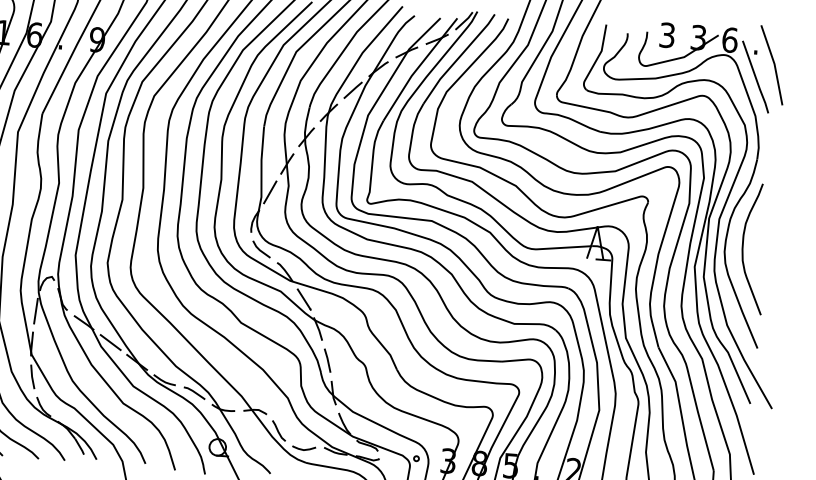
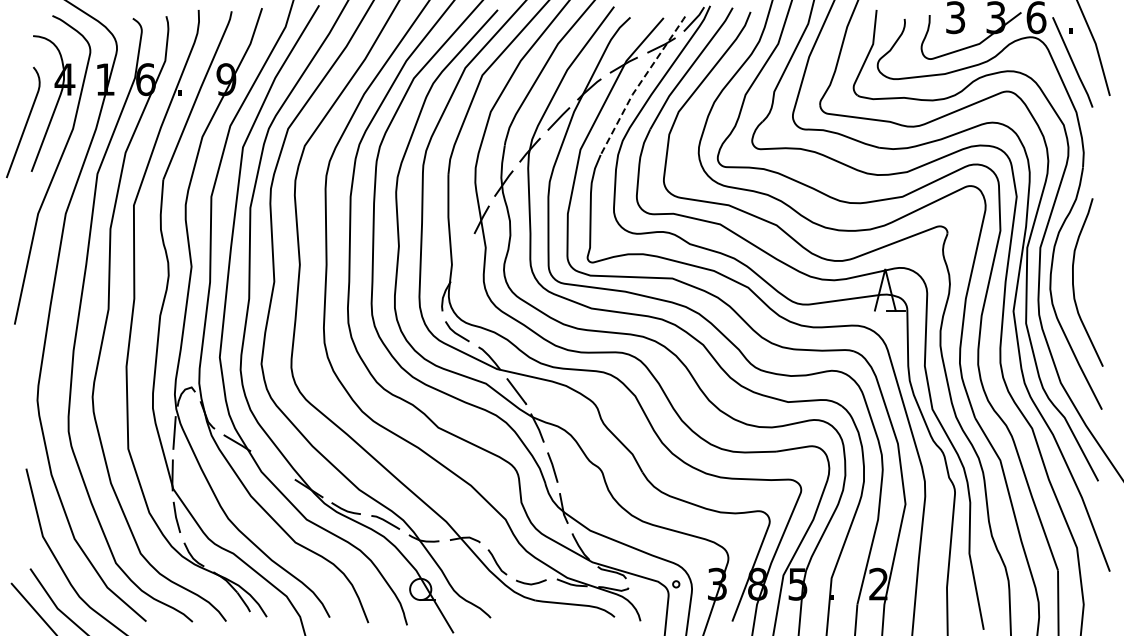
line: (418, 67) -> (640, 83), solid -> dashed
line: (270, 192) -> (462, 257), removed
line: (110, 342) -> (272, 465), removed

